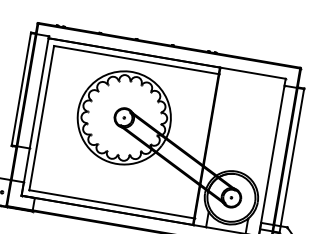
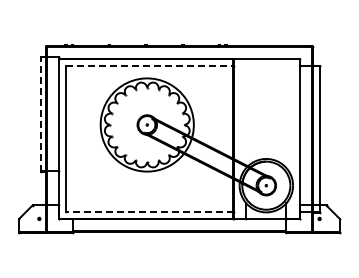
line: (136, 59) -> (149, 65), solid -> dashed
line: (20, 89) -> (40, 114), solid -> dashed
line: (111, 204) -> (149, 212), solid -> dashed

